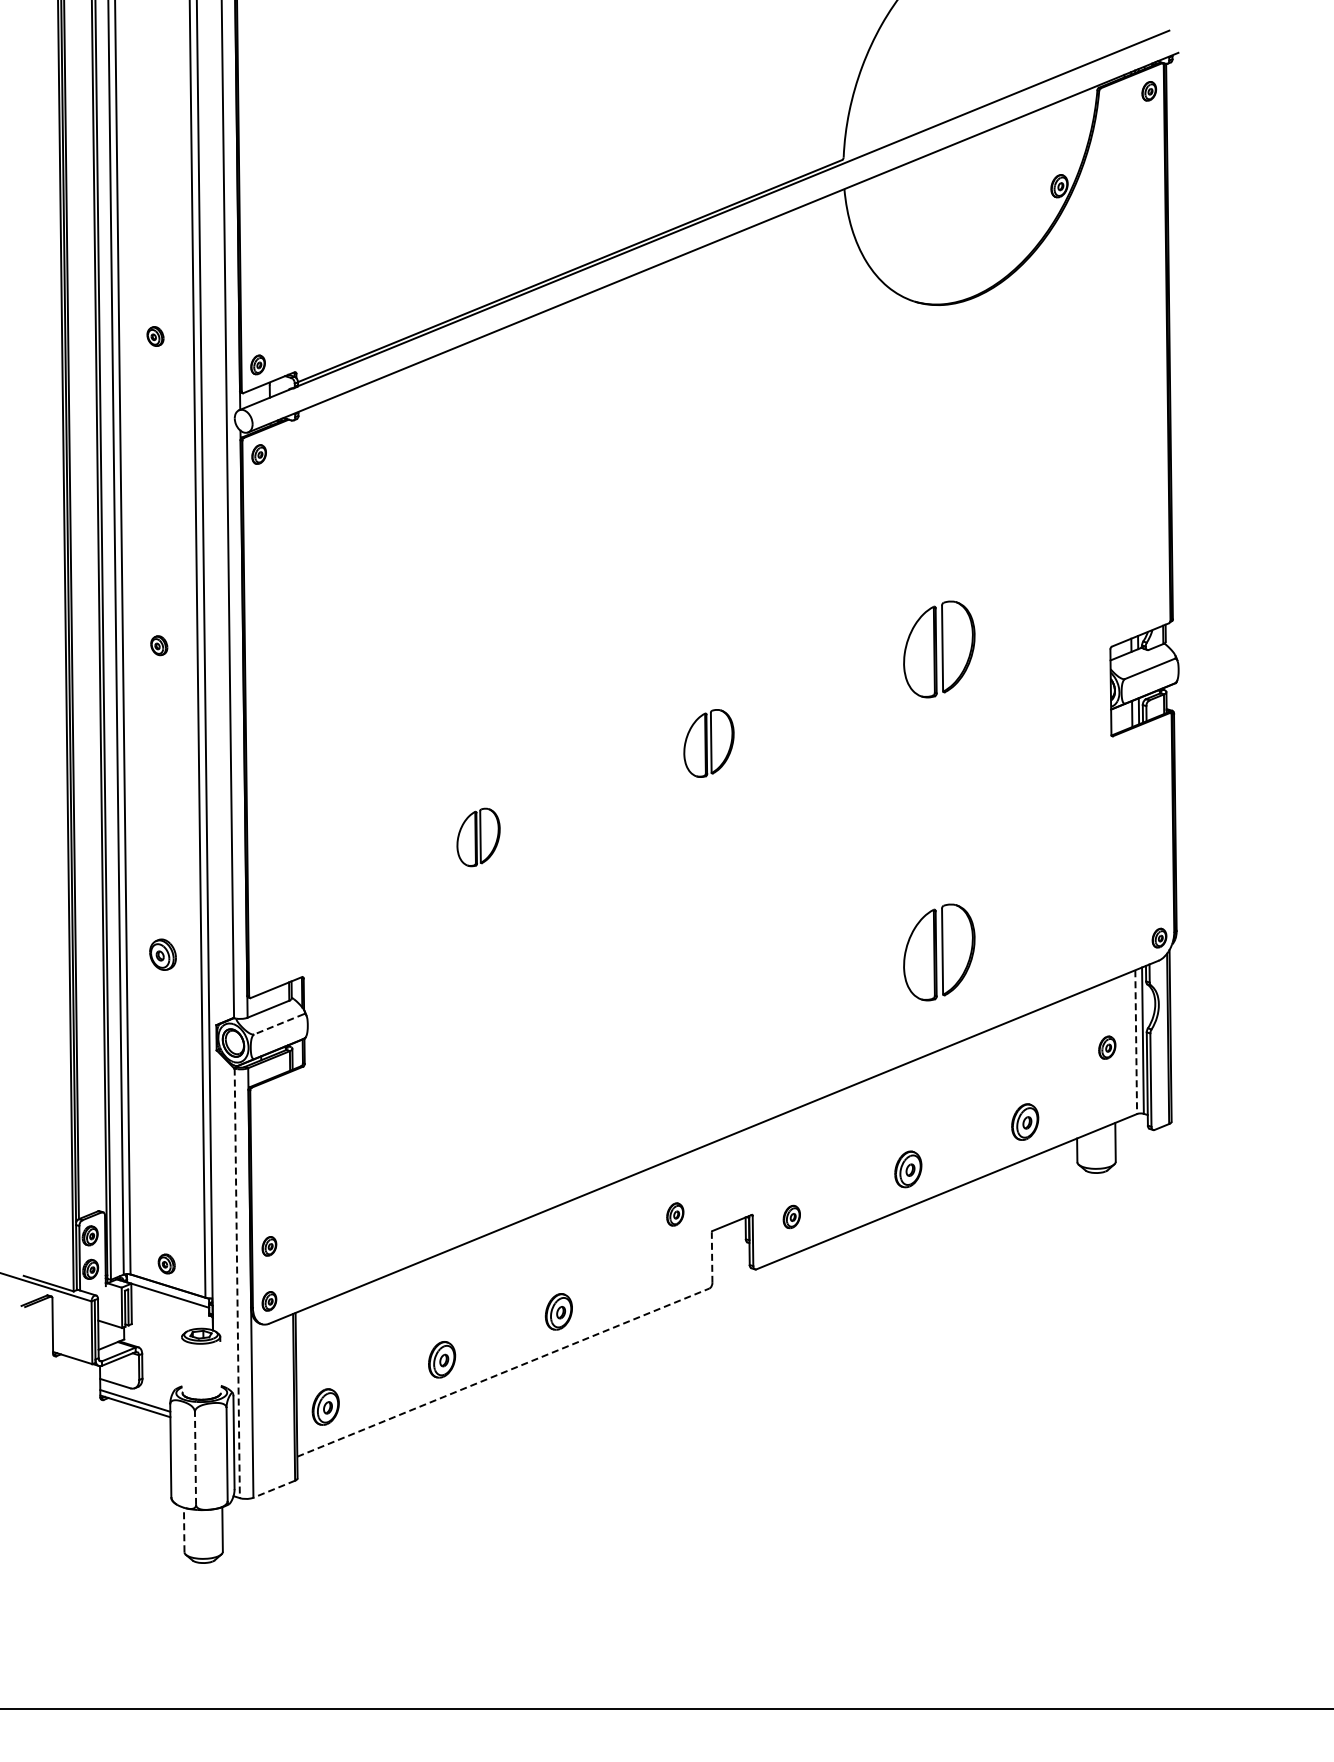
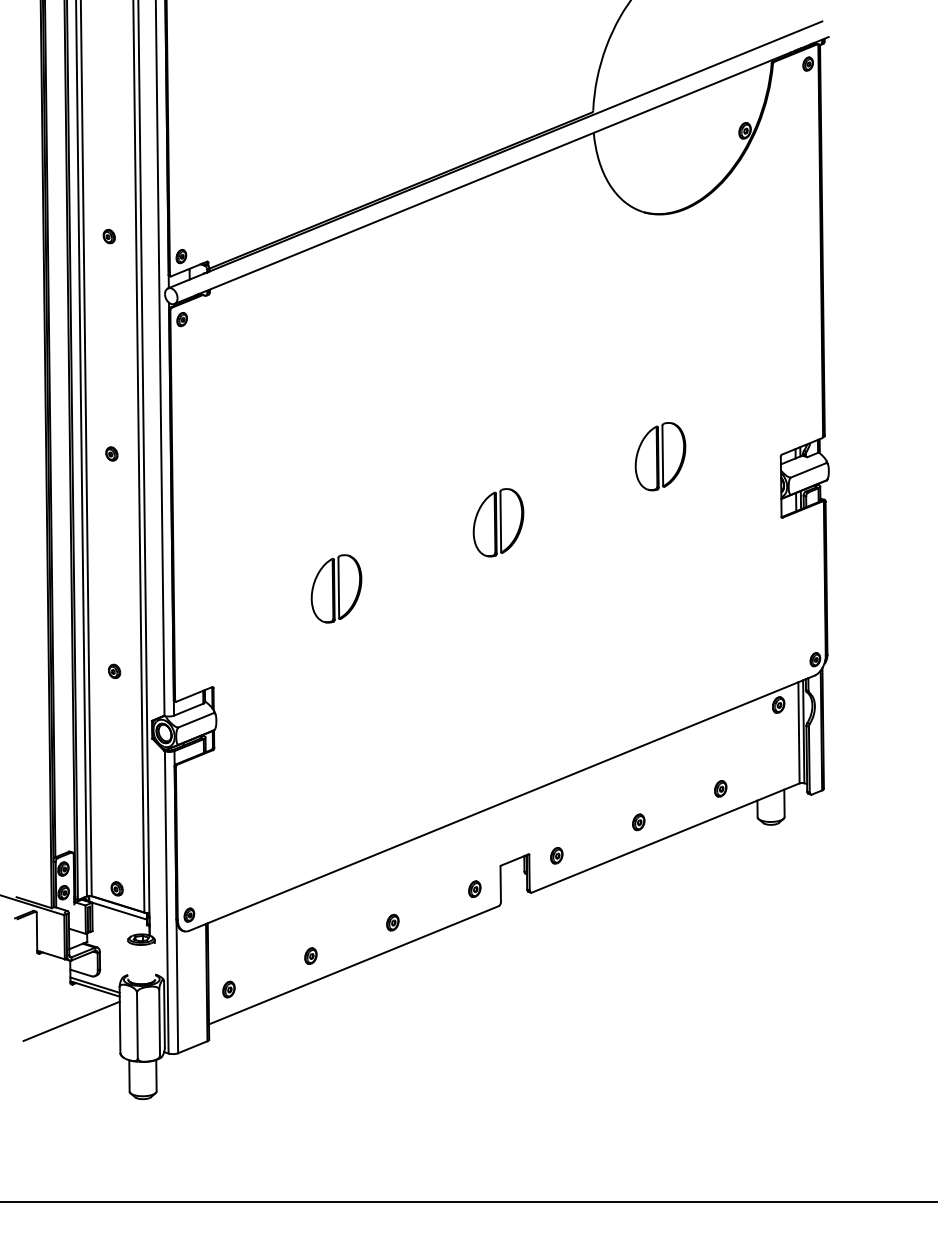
part: (708, 743) -> (498, 522), size x1.43
part: (478, 837) -> (336, 588), size x1.67
part: (939, 952) -> (660, 669), removed
part: (162, 954) -> (114, 671), size x0.62
line: (279, 1024) -> (196, 720), dashed -> solid
line: (1136, 1042) -> (799, 733), dashed -> solid
part: (1107, 1047) -> (778, 704), moved
part: (1024, 1121) -> (720, 788), size x0.62
part: (908, 1169) -> (638, 822), size x0.62
part: (675, 1214) -> (474, 889), moved
part: (269, 1246) -> (189, 876), removed
line: (712, 1257) -> (501, 884), dashed -> solid
line: (237, 1283) -> (166, 902), dashed -> solid
part: (558, 1312) -> (392, 922), size x0.62
part: (442, 1359) -> (311, 956), size x0.62
line: (503, 1372) -> (354, 965), dashed -> solid
part: (325, 1407) -> (228, 989), size x0.62
line: (101, 1452) -> (71, 1021), added
line: (195, 1457) -> (137, 1024), dashed -> solid
line: (274, 1489) -> (192, 1047), dashed -> solid
line: (184, 1529) -> (129, 1075), dashed -> solid

